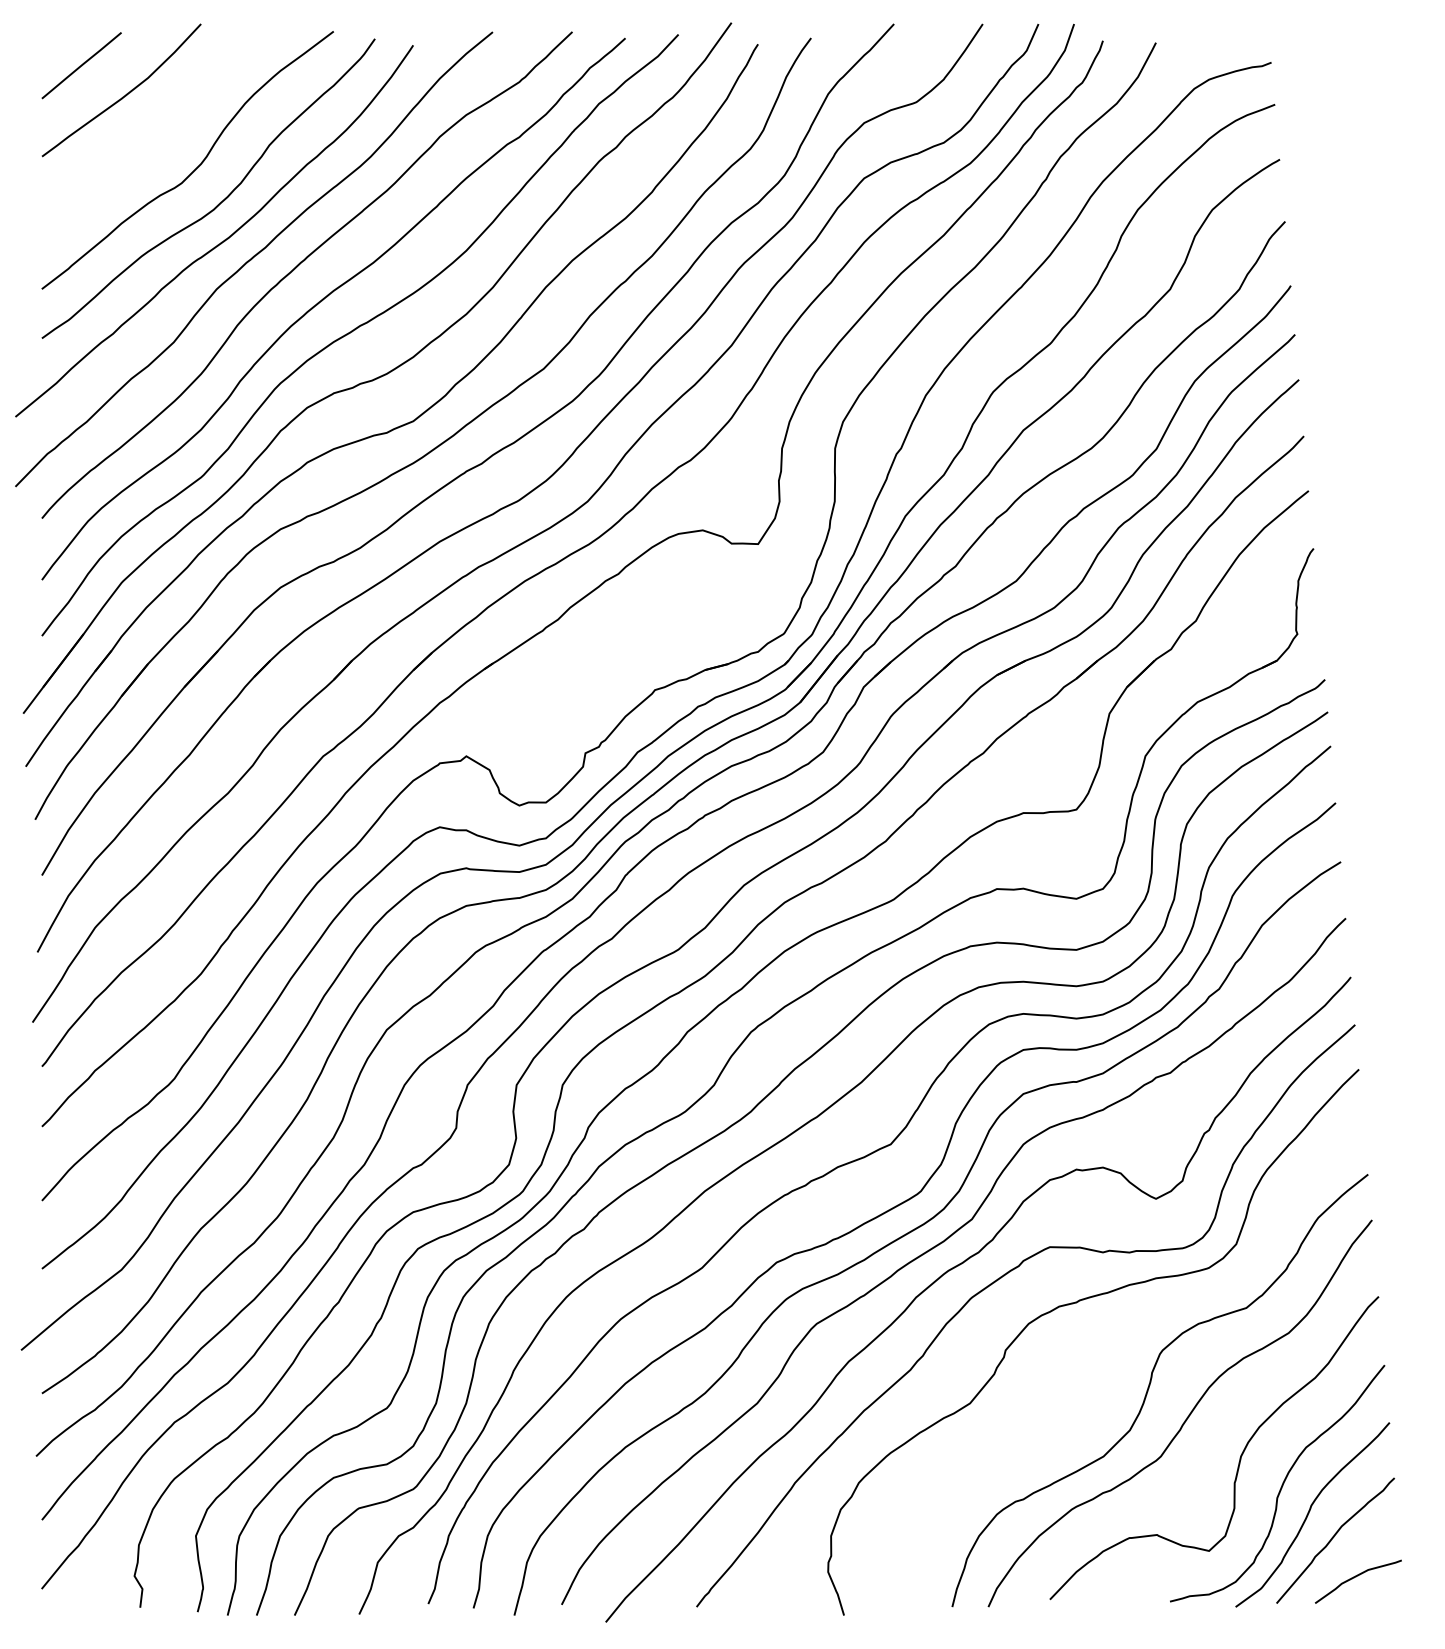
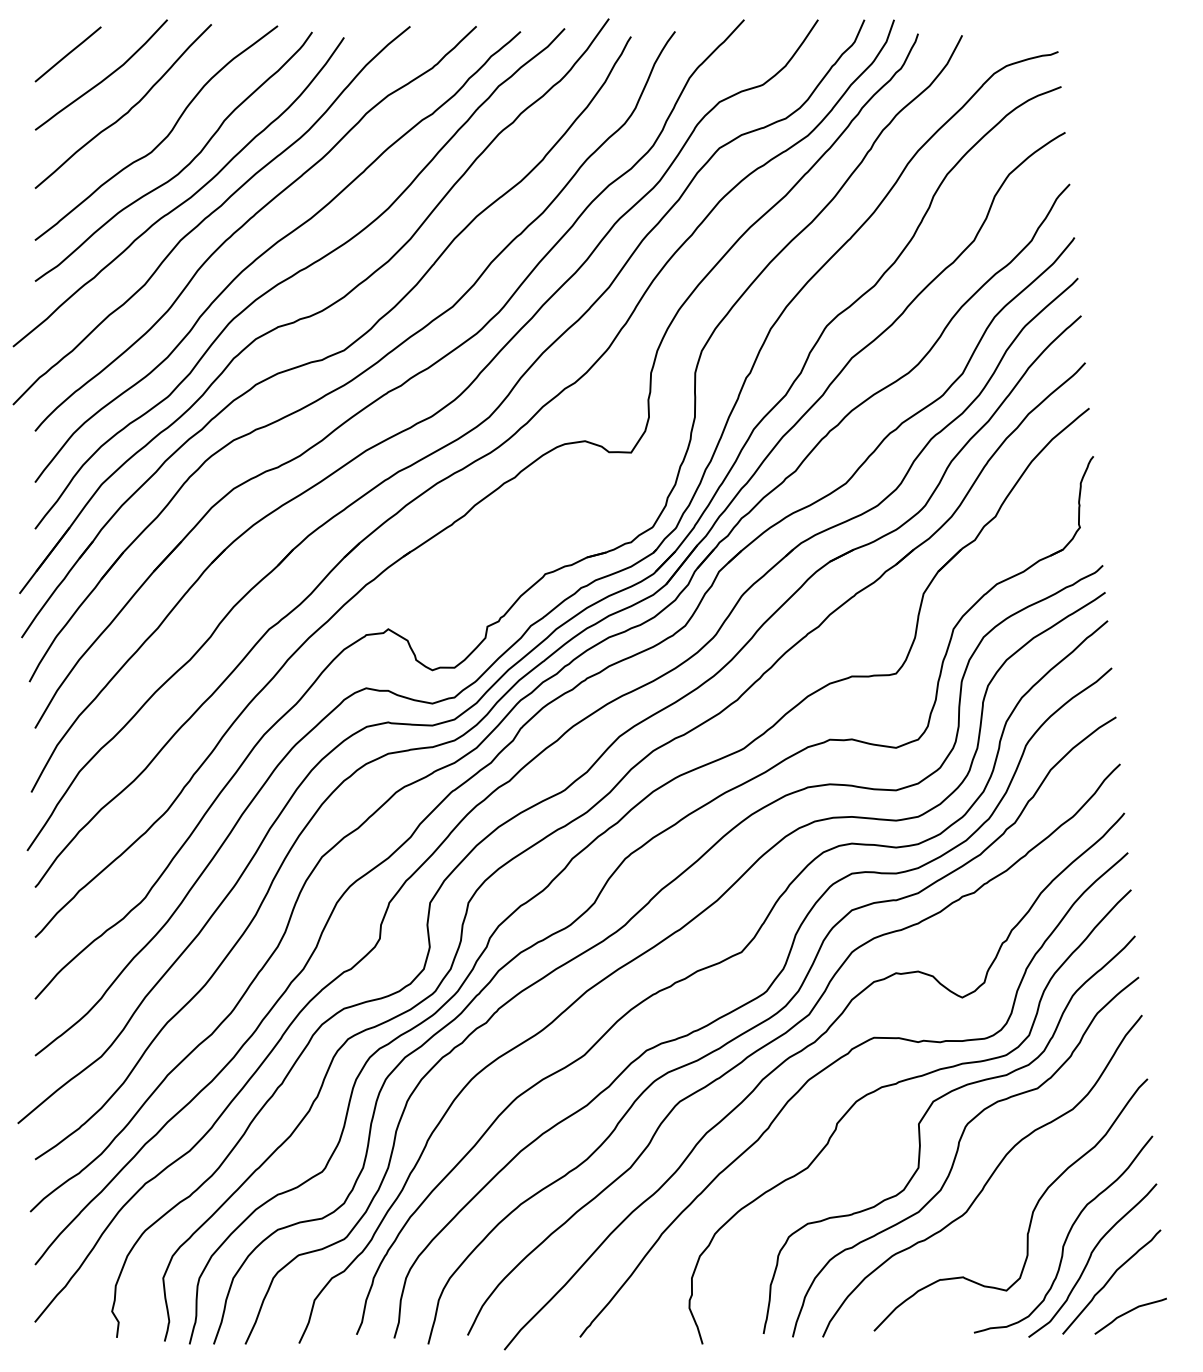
curve: (153, 133) -> (127, 110), added
curve: (1105, 1363) -> (920, 1134), added

